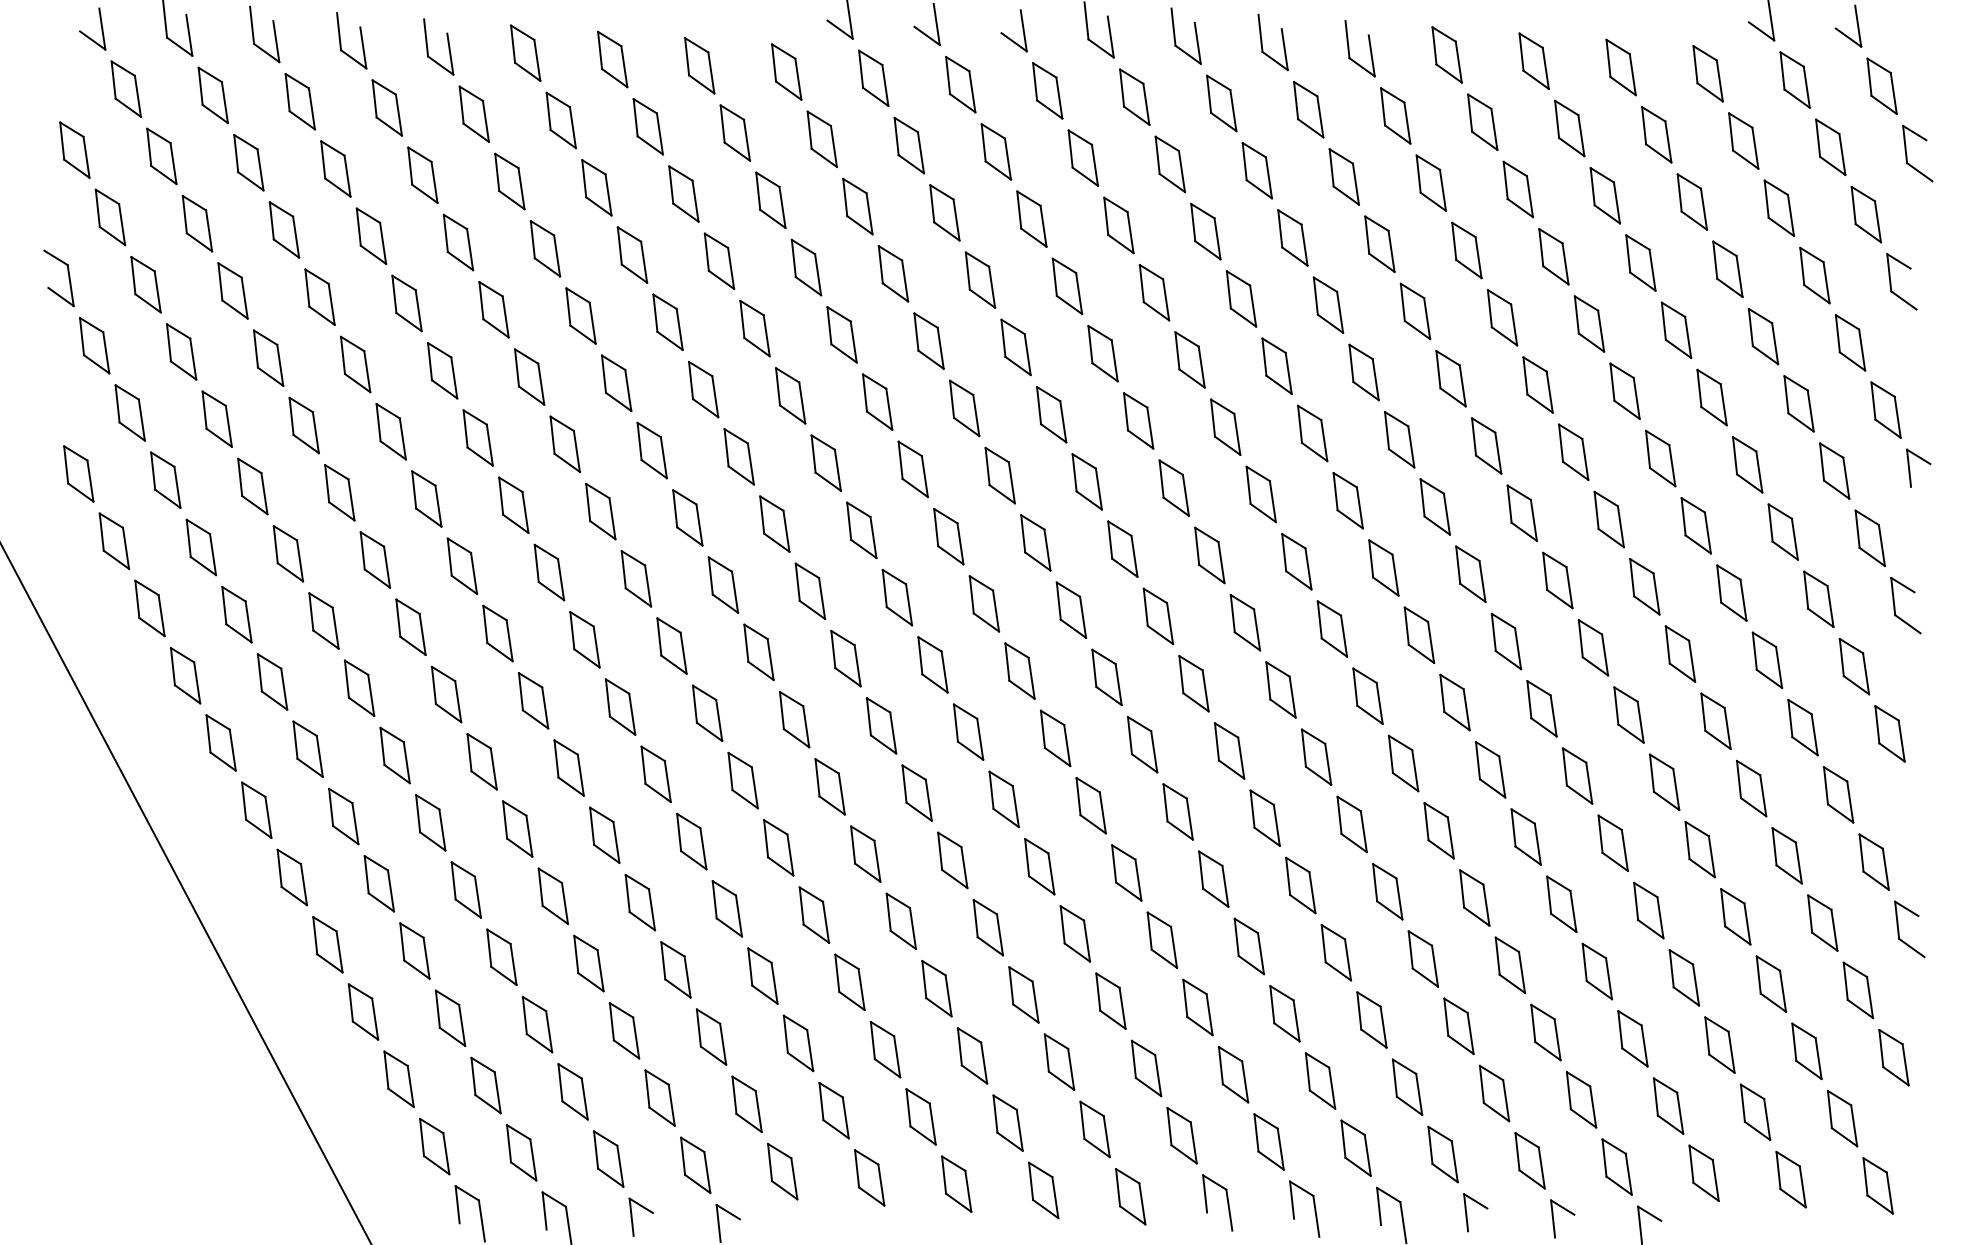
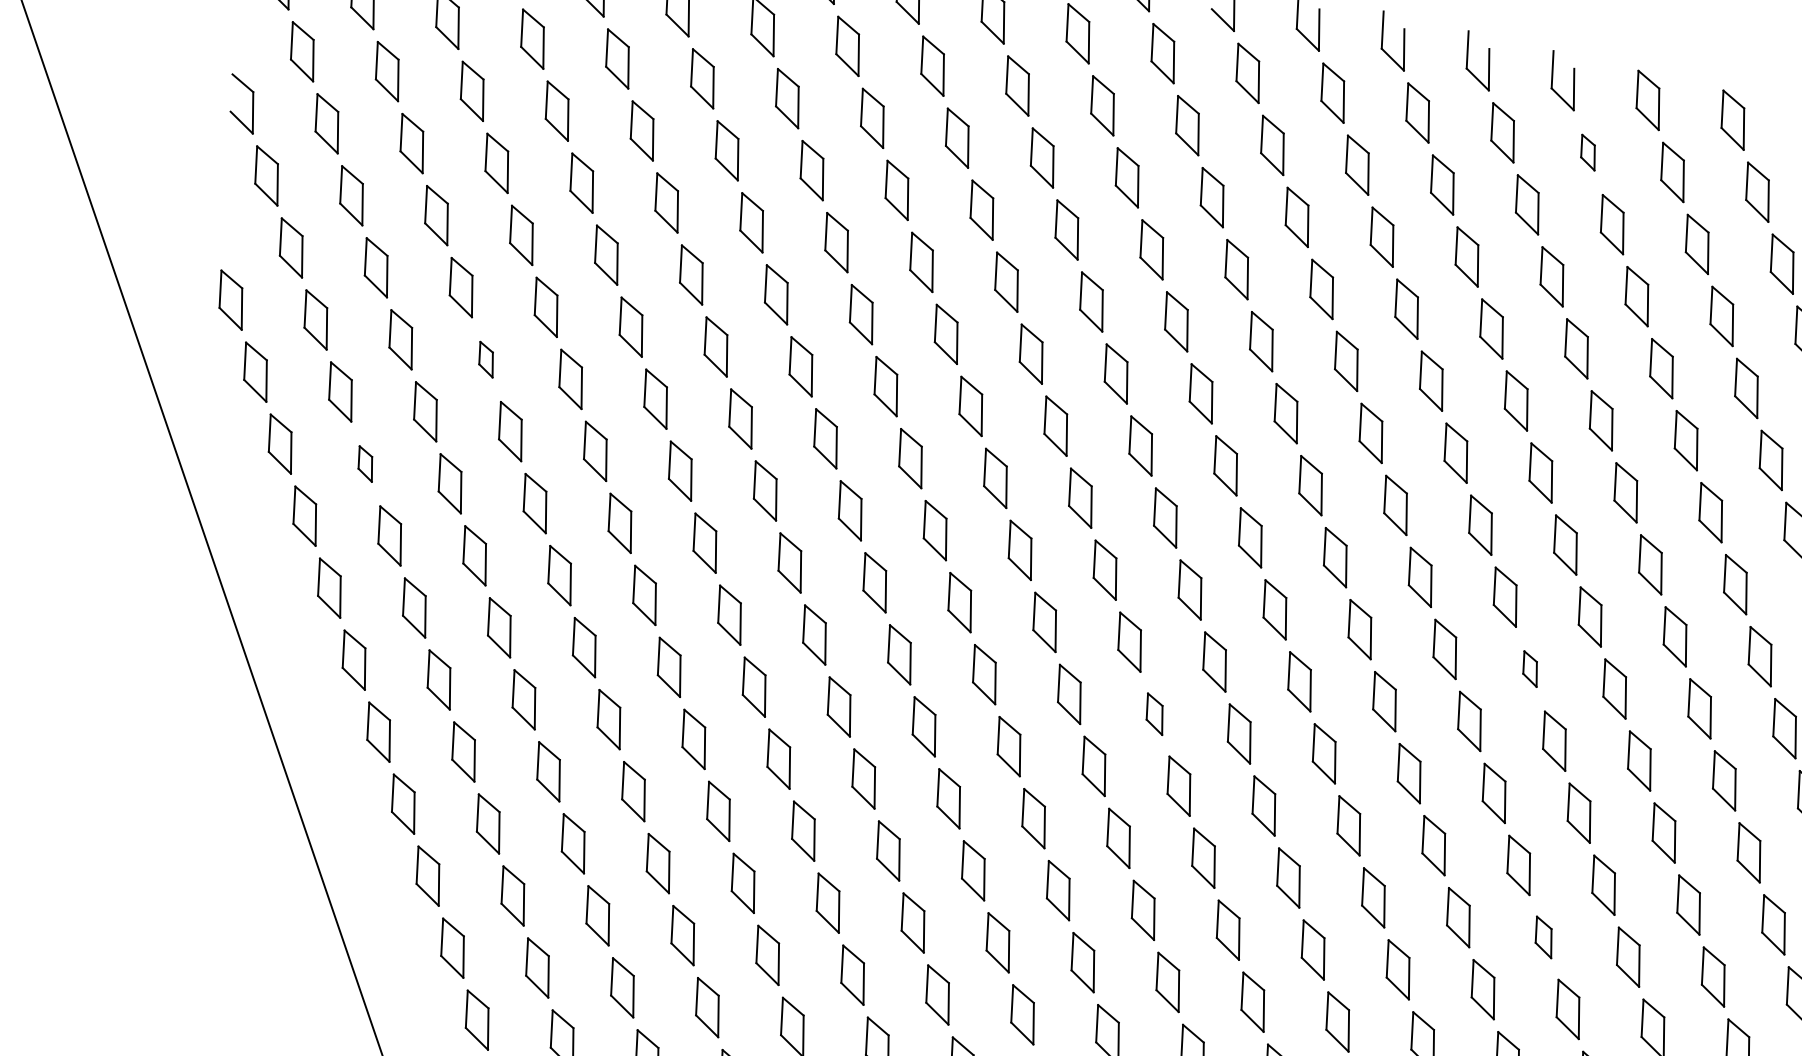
part: (1395, 115) -> (1588, 152), size x0.6
part: (339, 492) -> (486, 359), size x0.6
part: (236, 614) -> (365, 463), size x0.6
part: (1419, 634) -> (1530, 668), size x0.6
part: (1055, 738) -> (1154, 714), size x0.7
part: (1474, 897) -> (1543, 936), size x0.7

